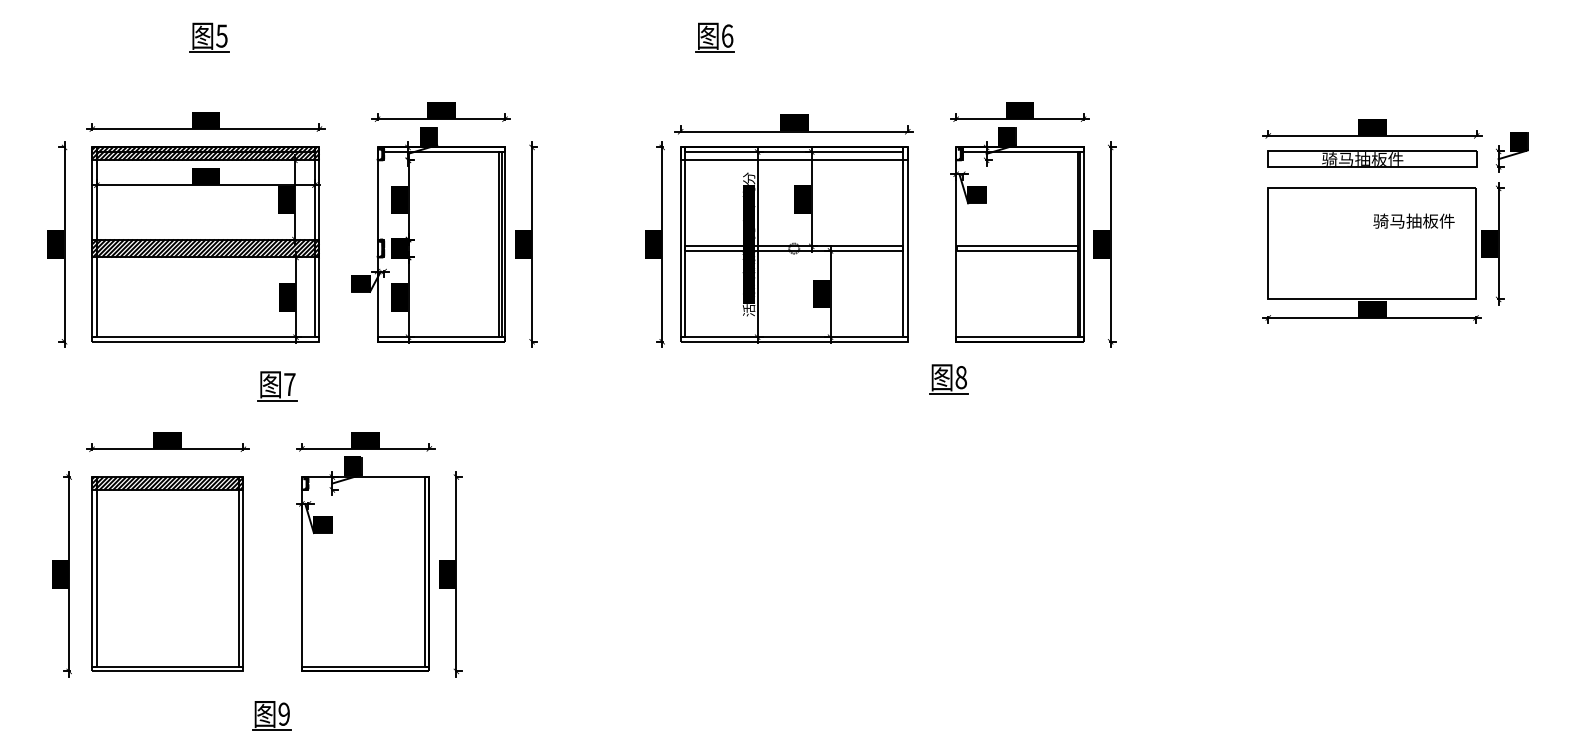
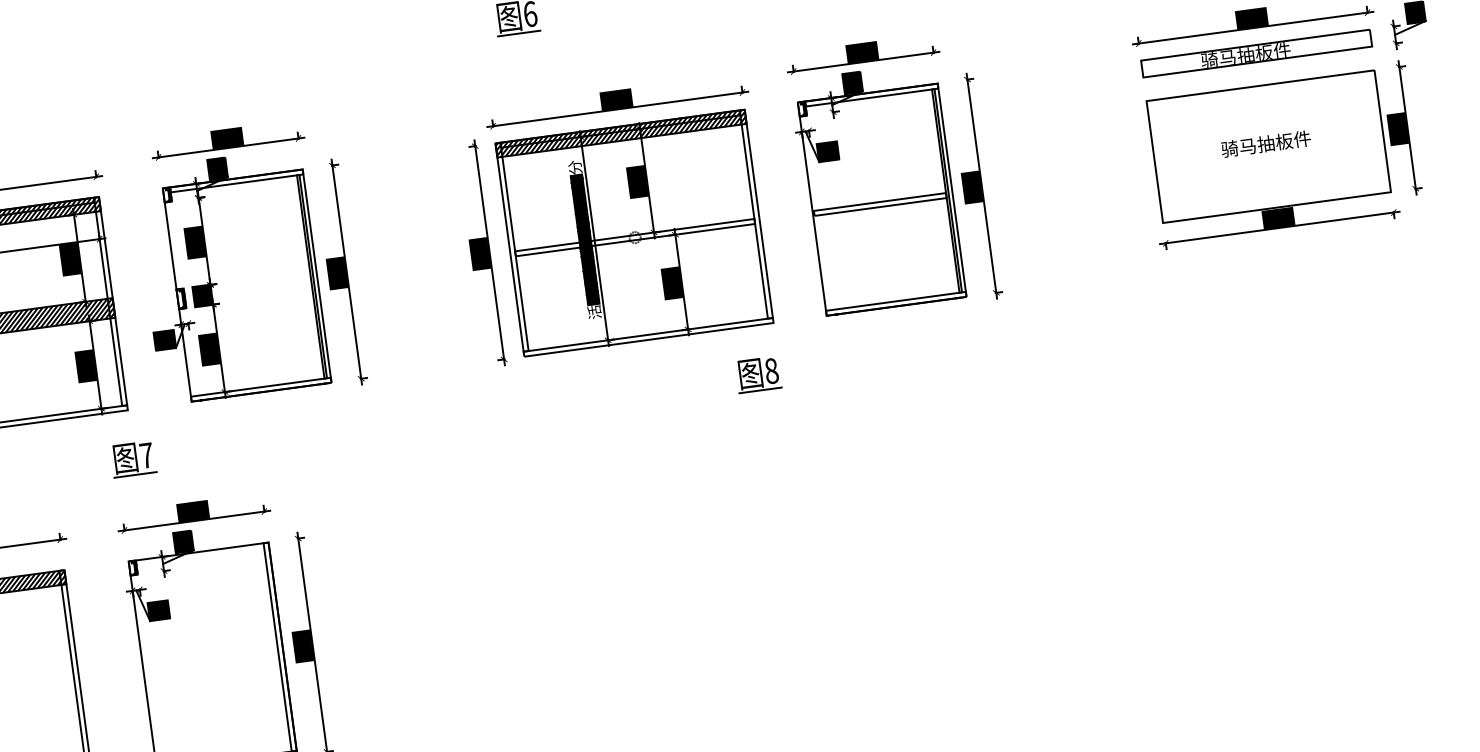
hatch: (793, 153) -> (620, 133), added
text: (1413, 220) -> (1265, 143), moved
part: (948, 379) -> (757, 375), moved
part: (277, 386) -> (133, 459), moved

